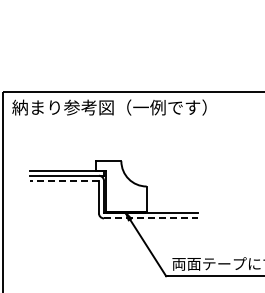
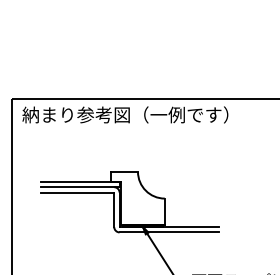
line: (64, 180) -> (77, 192), dashed -> solid
line: (151, 218) -> (169, 232), dashed -> solid

